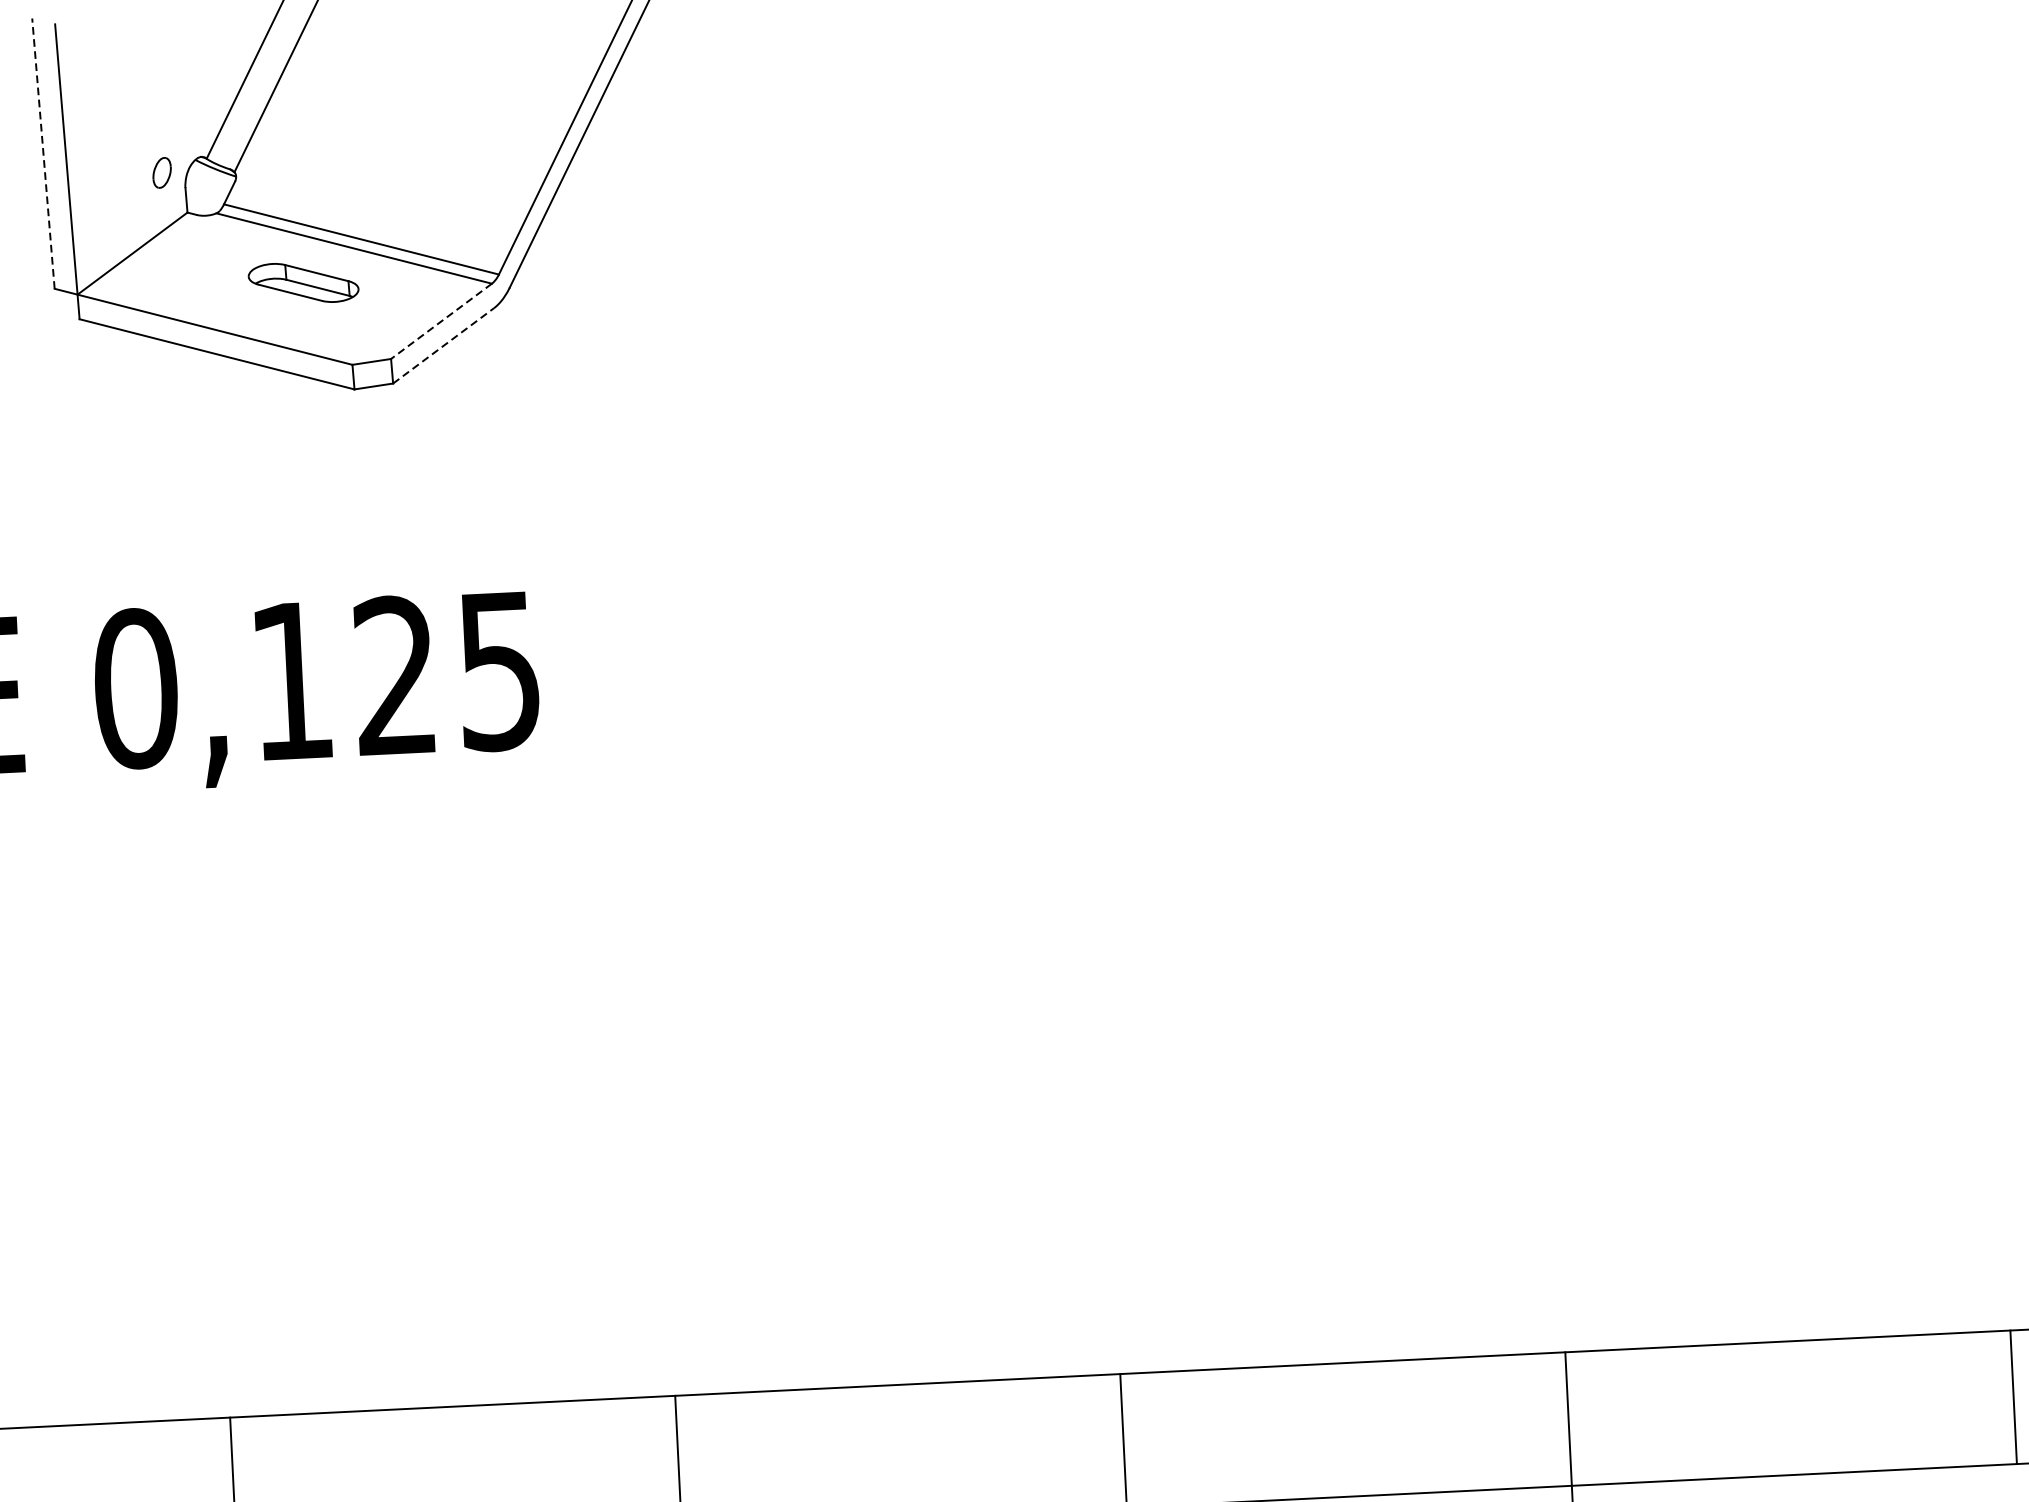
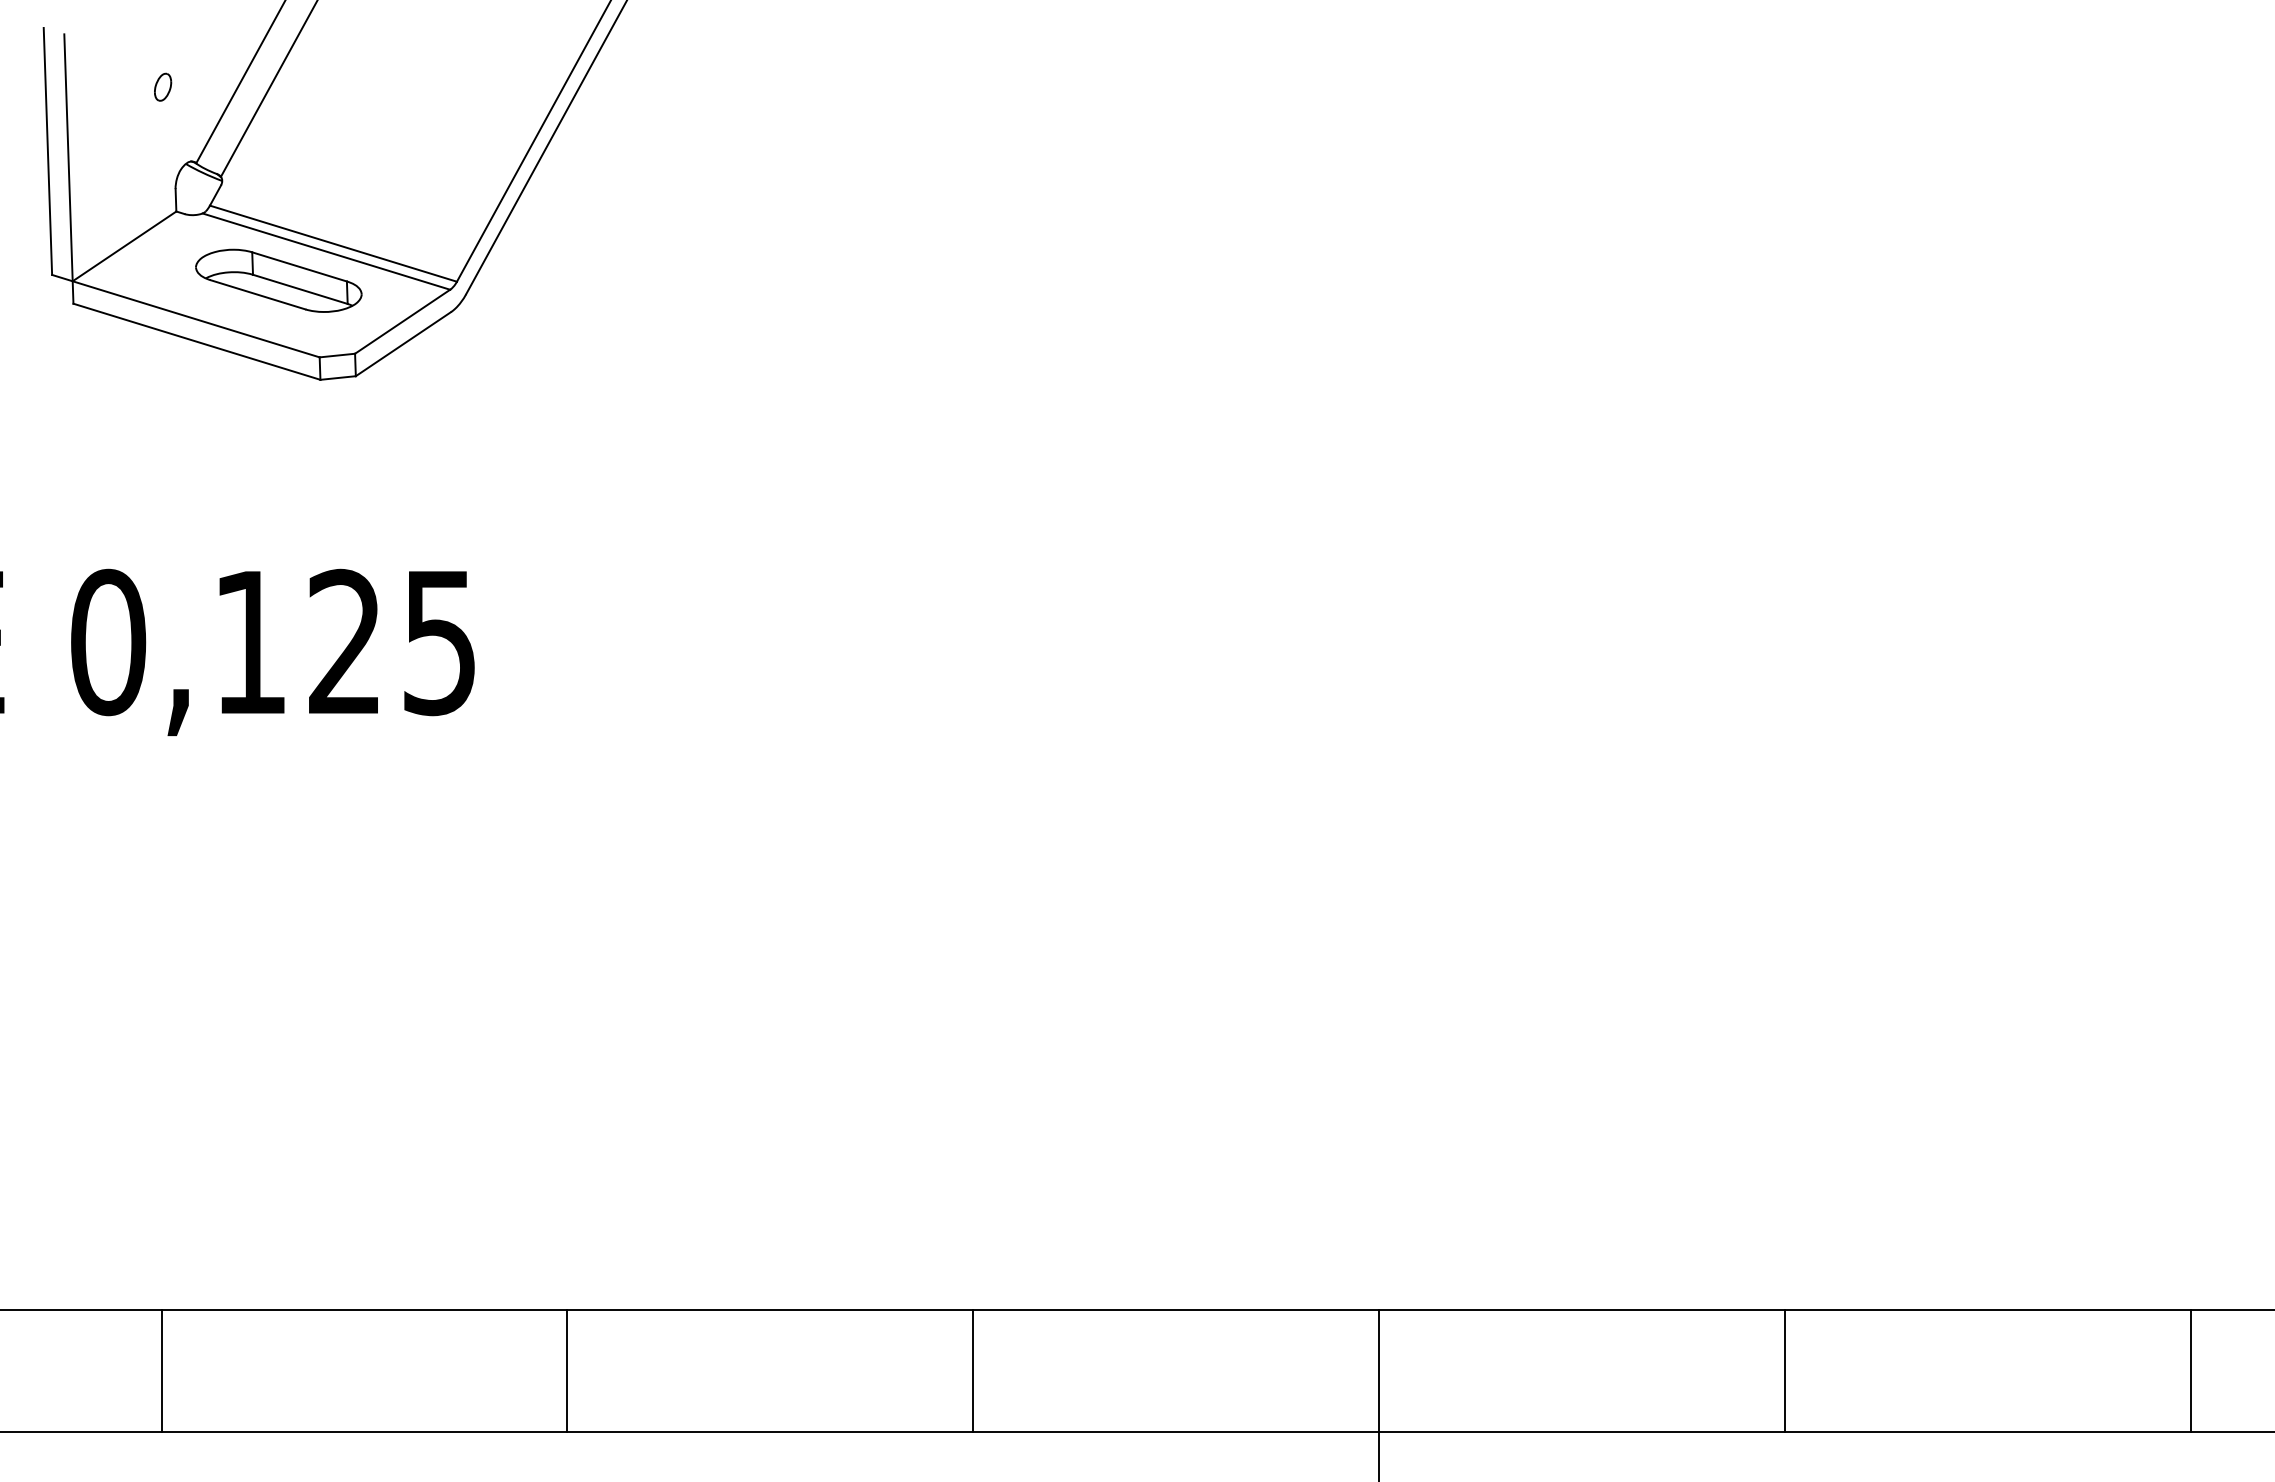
line: (42, 153) -> (47, 151), dashed -> solid
part: (162, 172) -> (163, 86), moved
part: (303, 282) -> (278, 280), size x1.67
line: (441, 322) -> (402, 322), dashed -> solid
line: (443, 345) -> (403, 343), dashed -> solid

